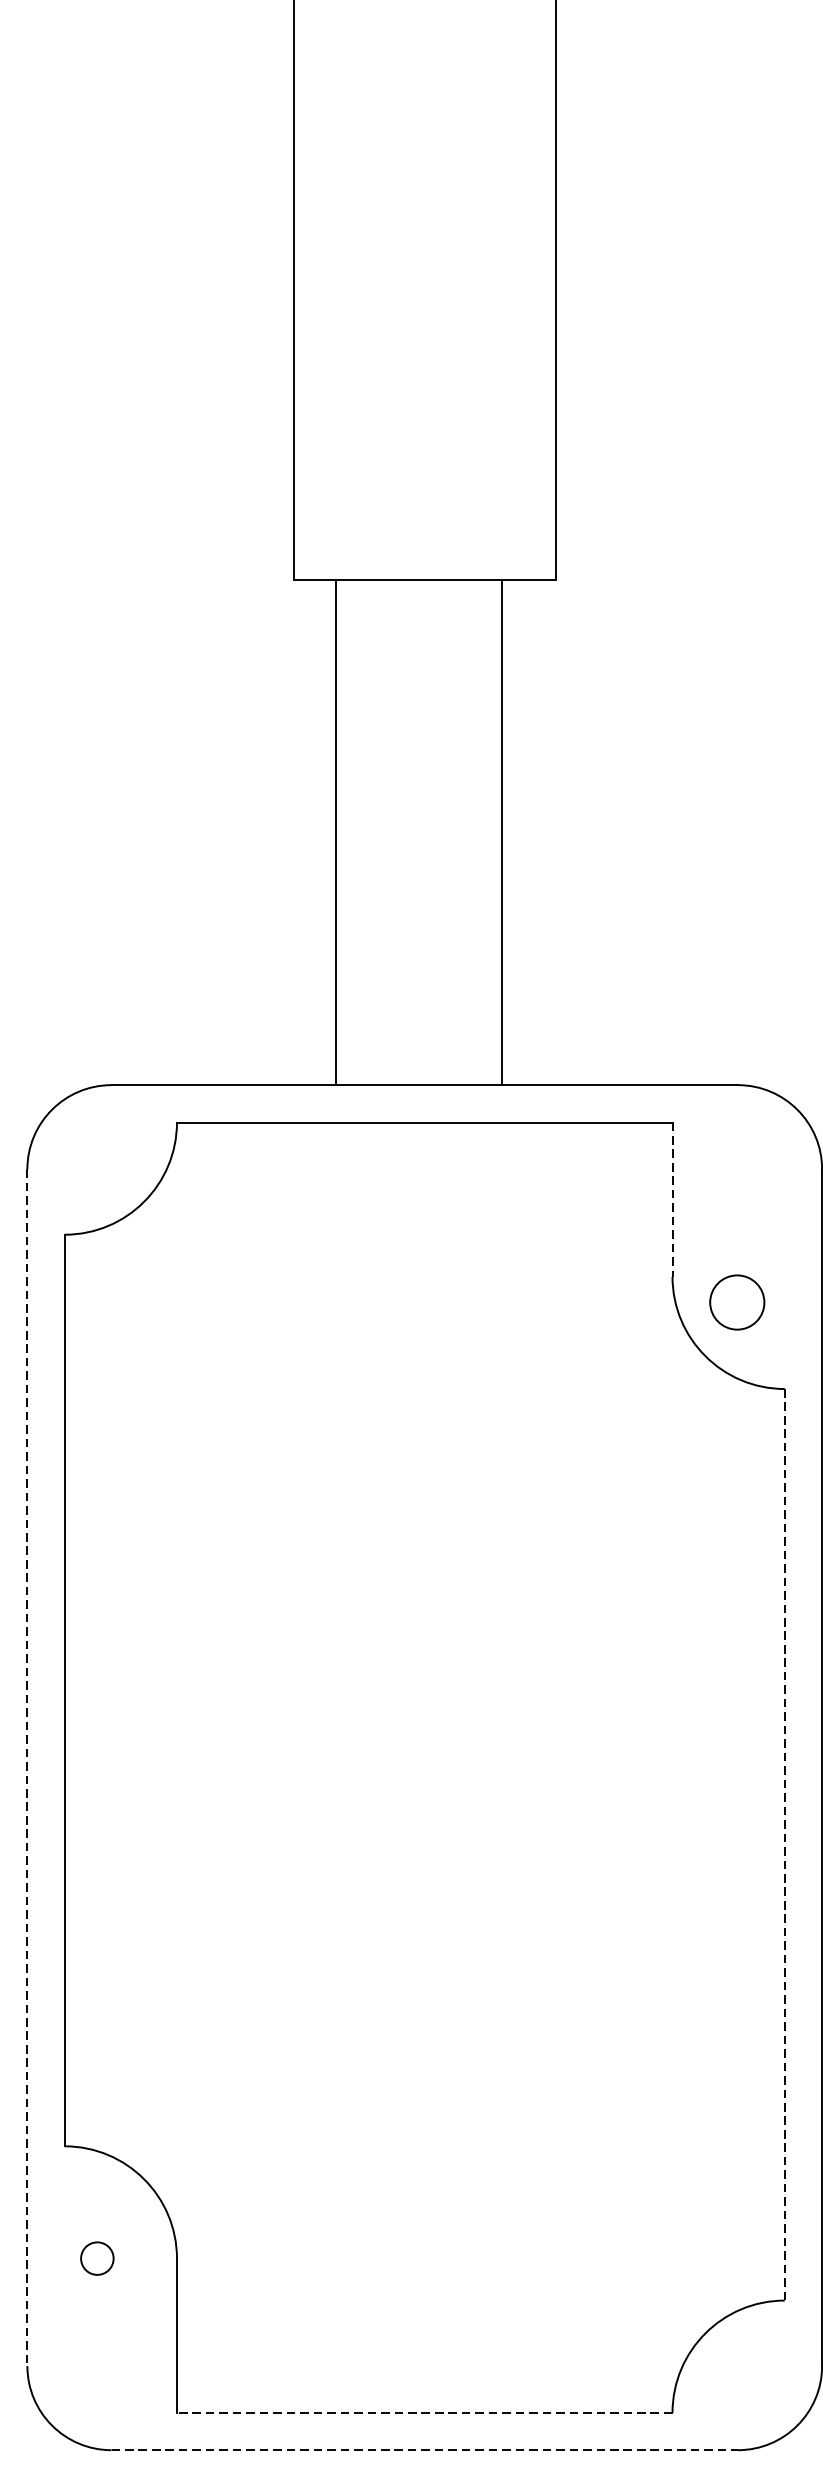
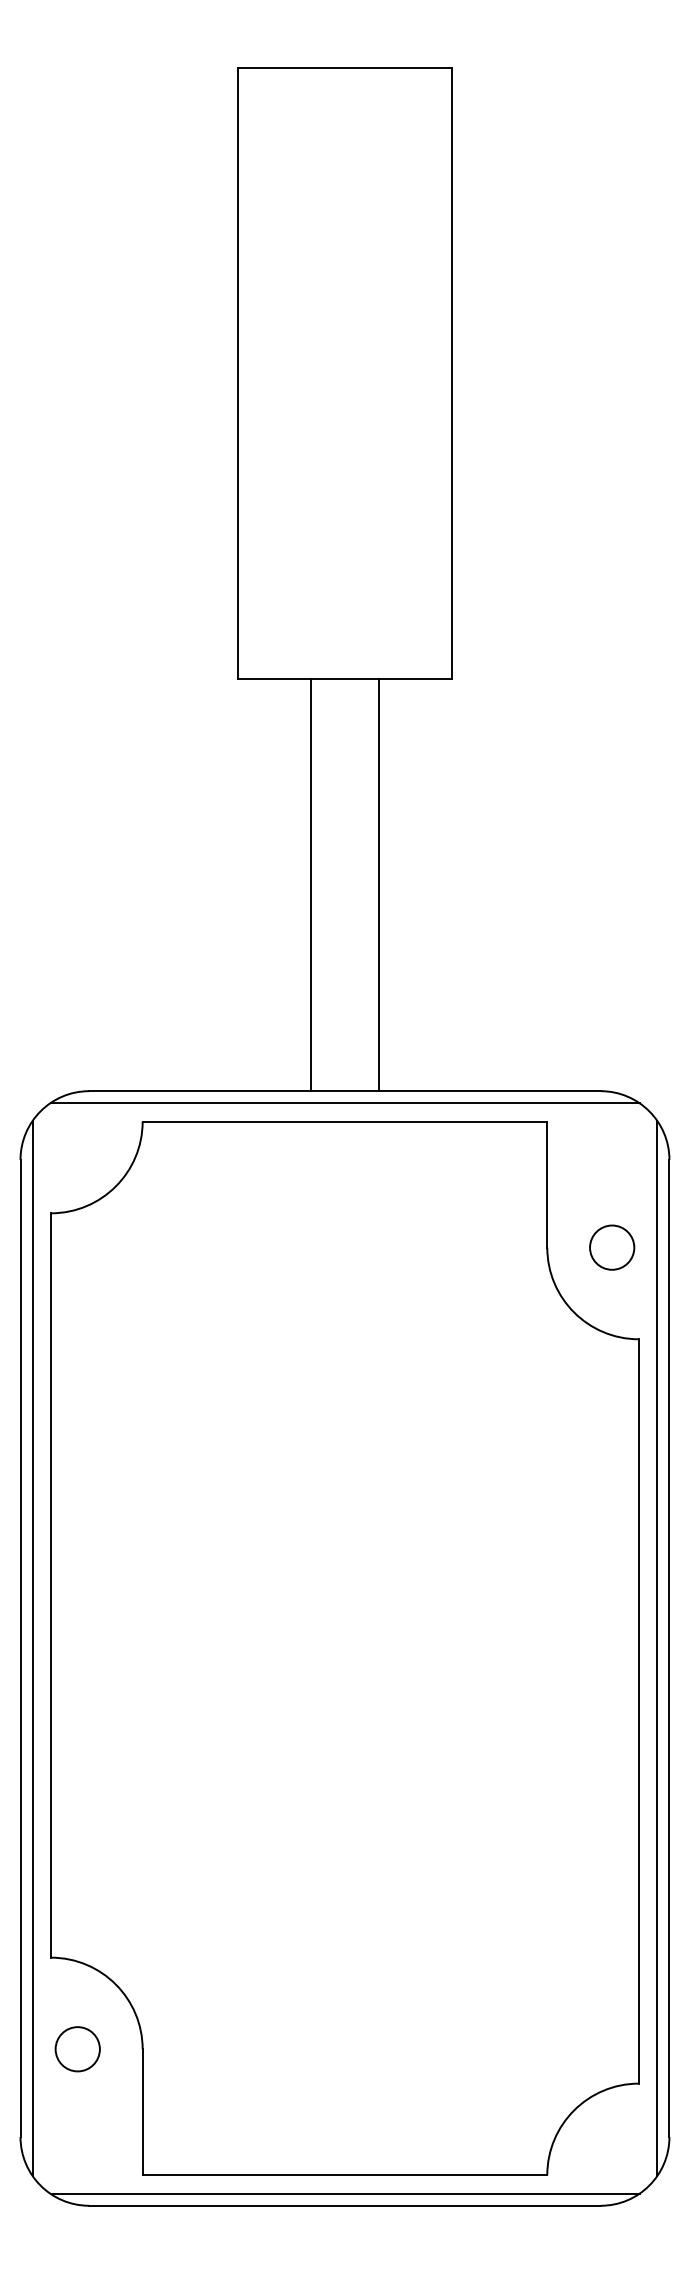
line: (335, 832) -> (310, 884), moved
line: (502, 832) -> (379, 884), moved
line: (424, 1100) -> (344, 1103), added
line: (672, 1199) -> (547, 1184), dashed -> solid
circle: (737, 1302) -> (612, 1247), moved
line: (27, 1767) -> (20, 1648), dashed -> solid
line: (42, 1767) -> (32, 1648), added
line: (807, 1767) -> (657, 1648), added
line: (784, 1844) -> (638, 1711), dashed -> solid
circle: (97, 2258) -> (77, 2049), size x1.67
line: (424, 2413) -> (344, 2175), dashed -> solid
line: (424, 2435) -> (344, 2193), added
line: (424, 2449) -> (344, 2205), dashed -> solid

